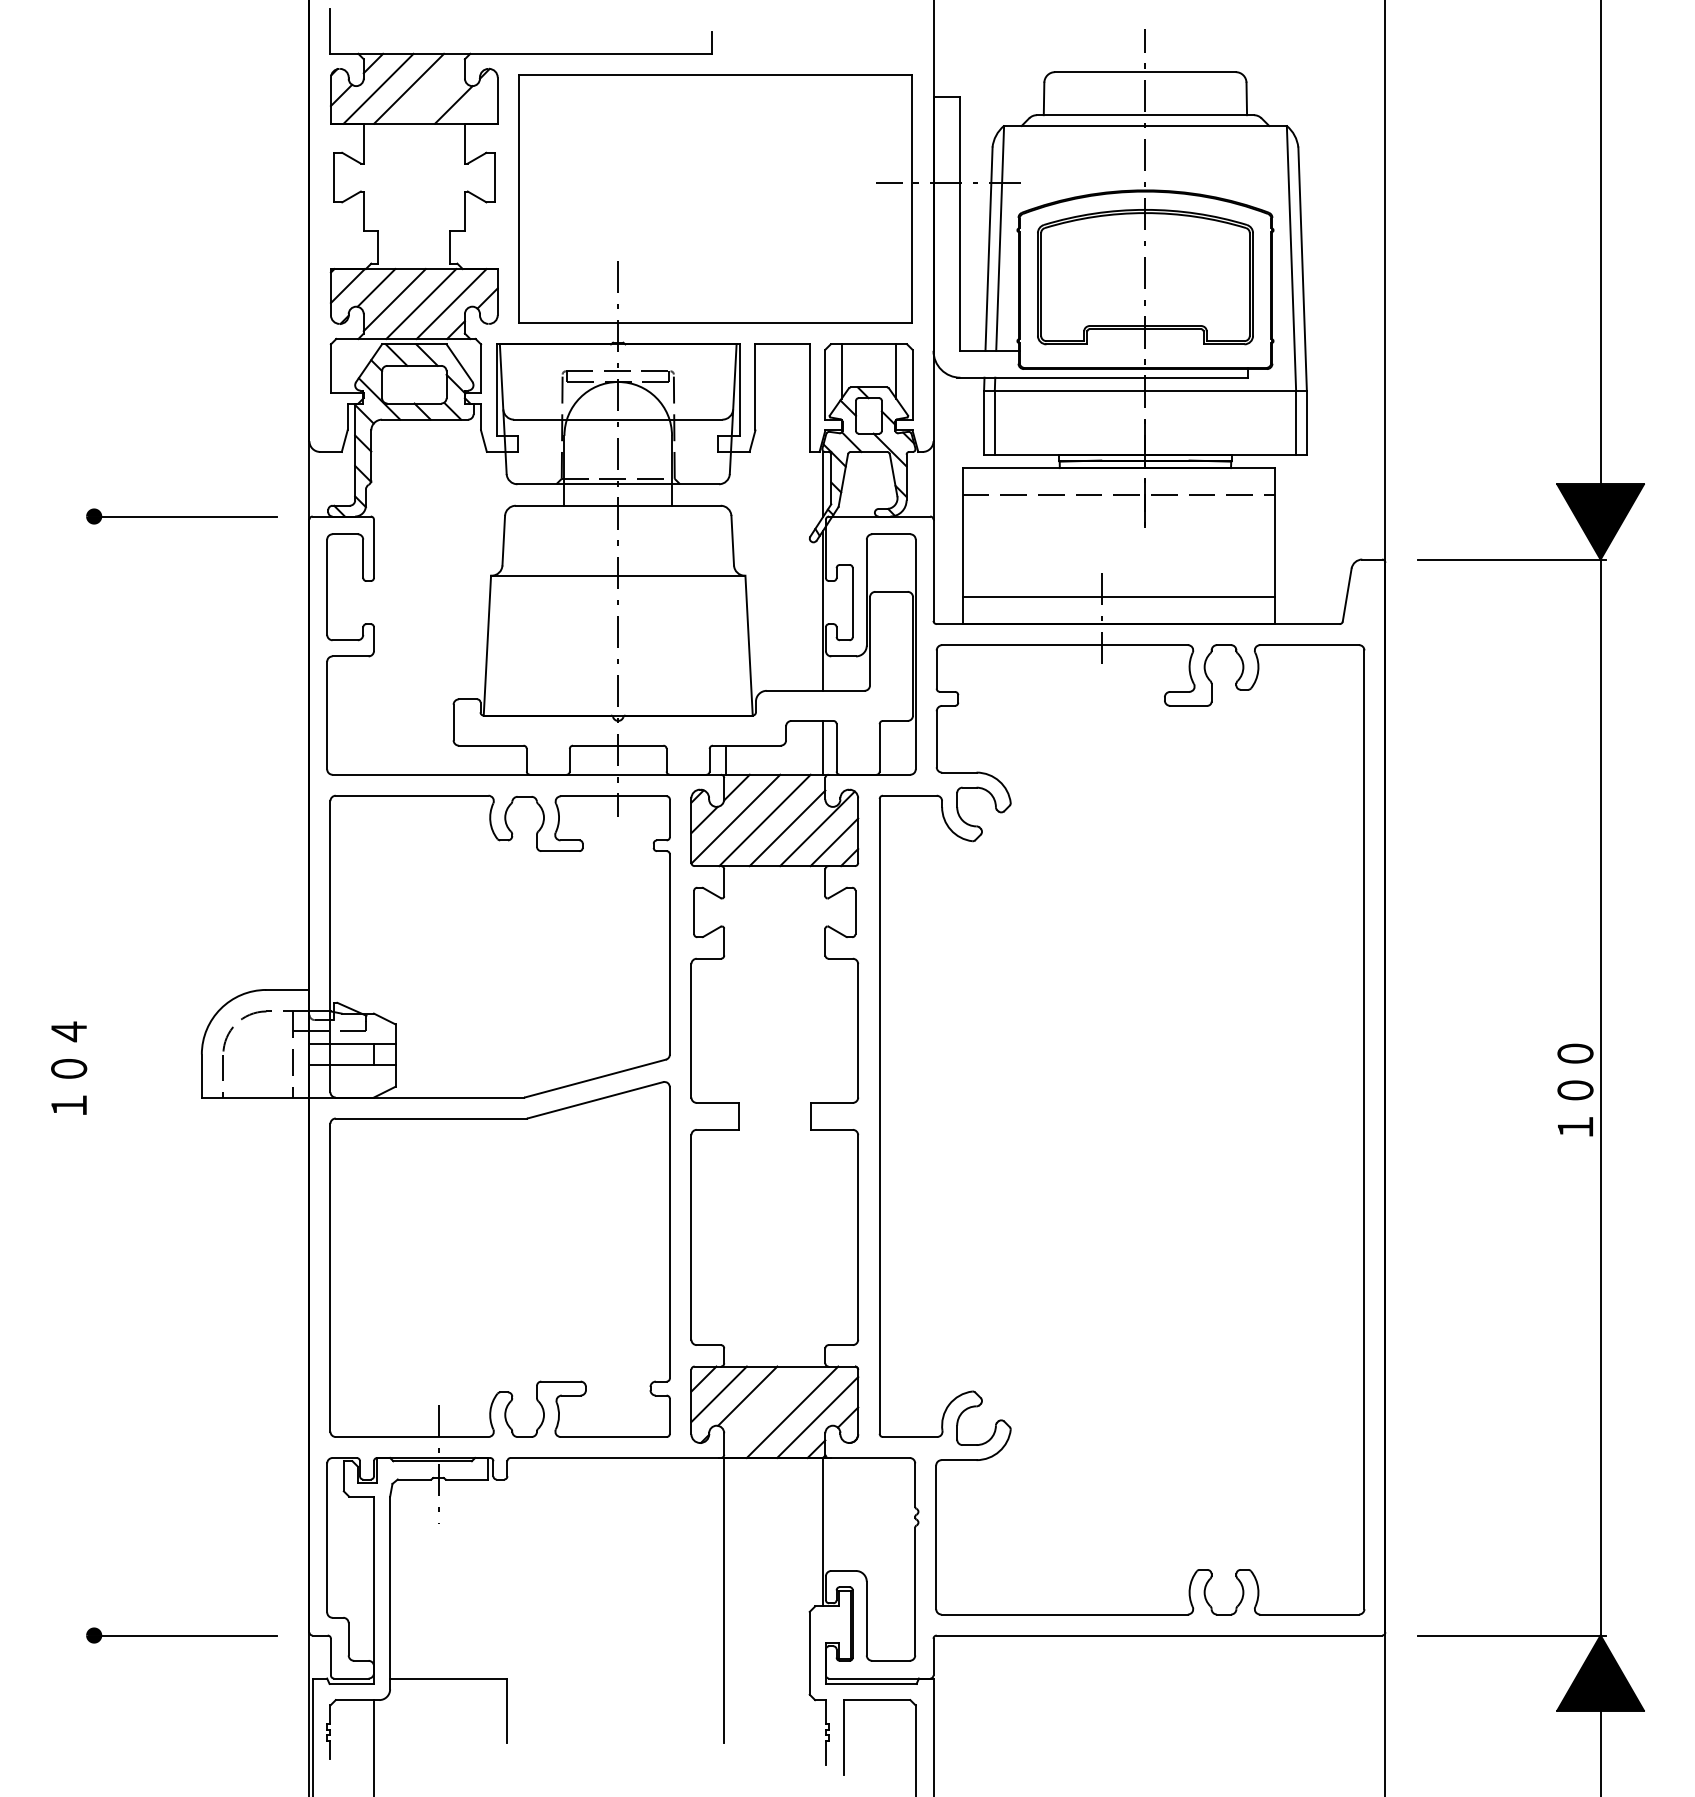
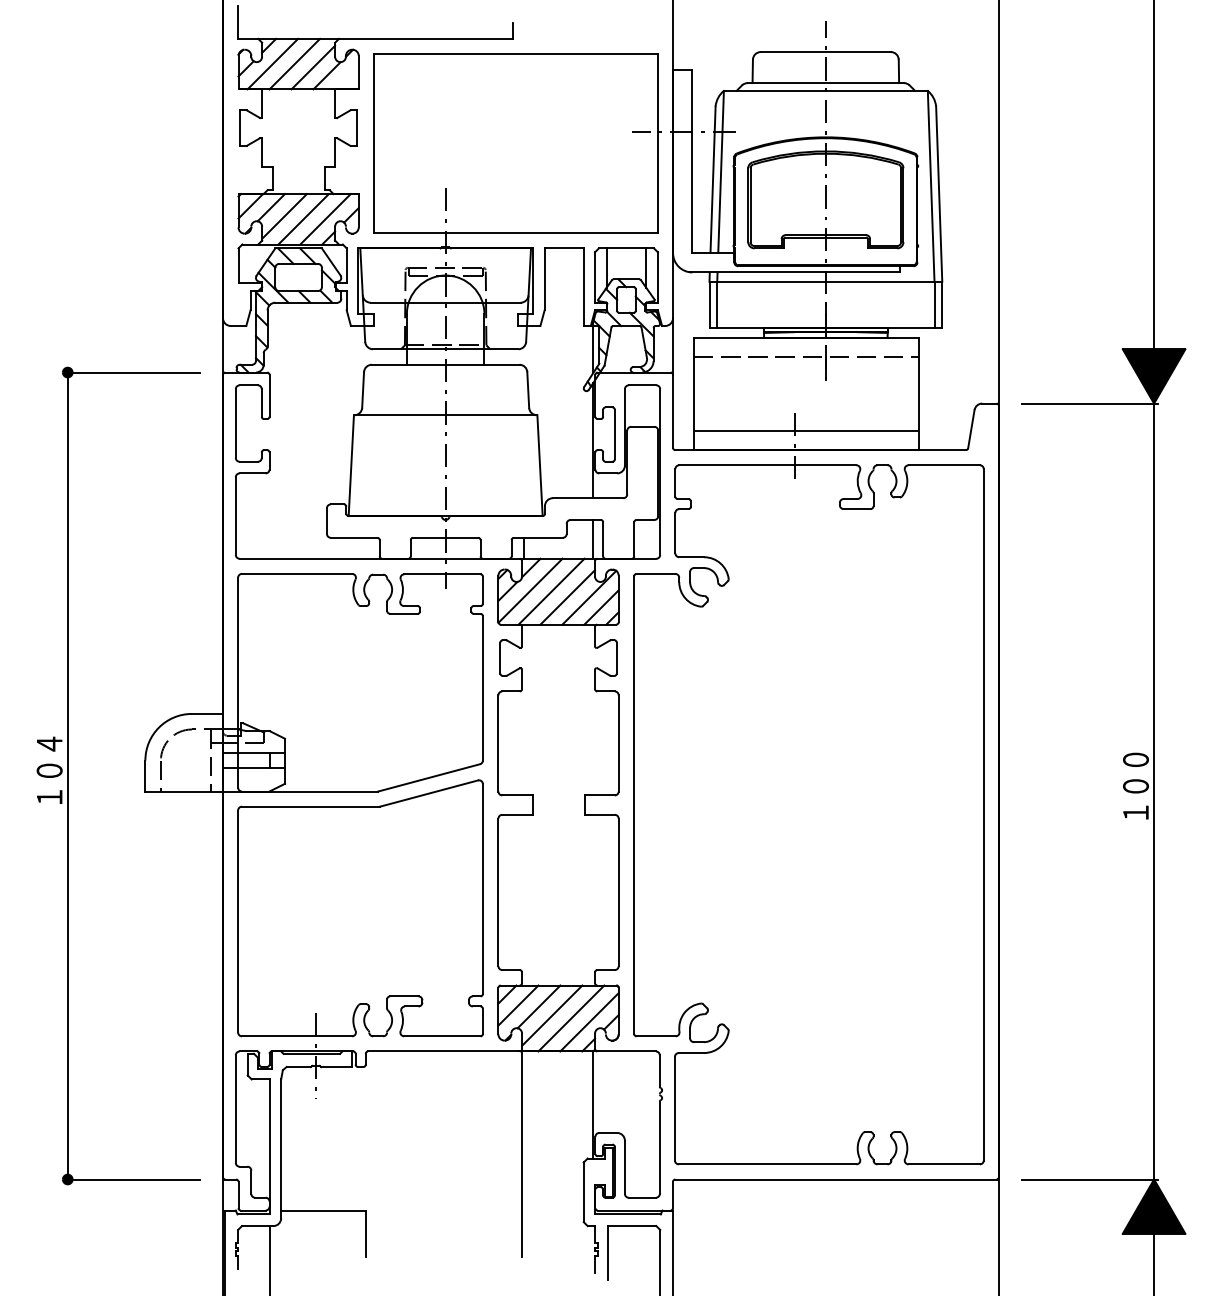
line: (434, 93) -> (313, 67), added
line: (93, 1075) -> (67, 775), added
line: (766, 1408) -> (552, 1015), added

